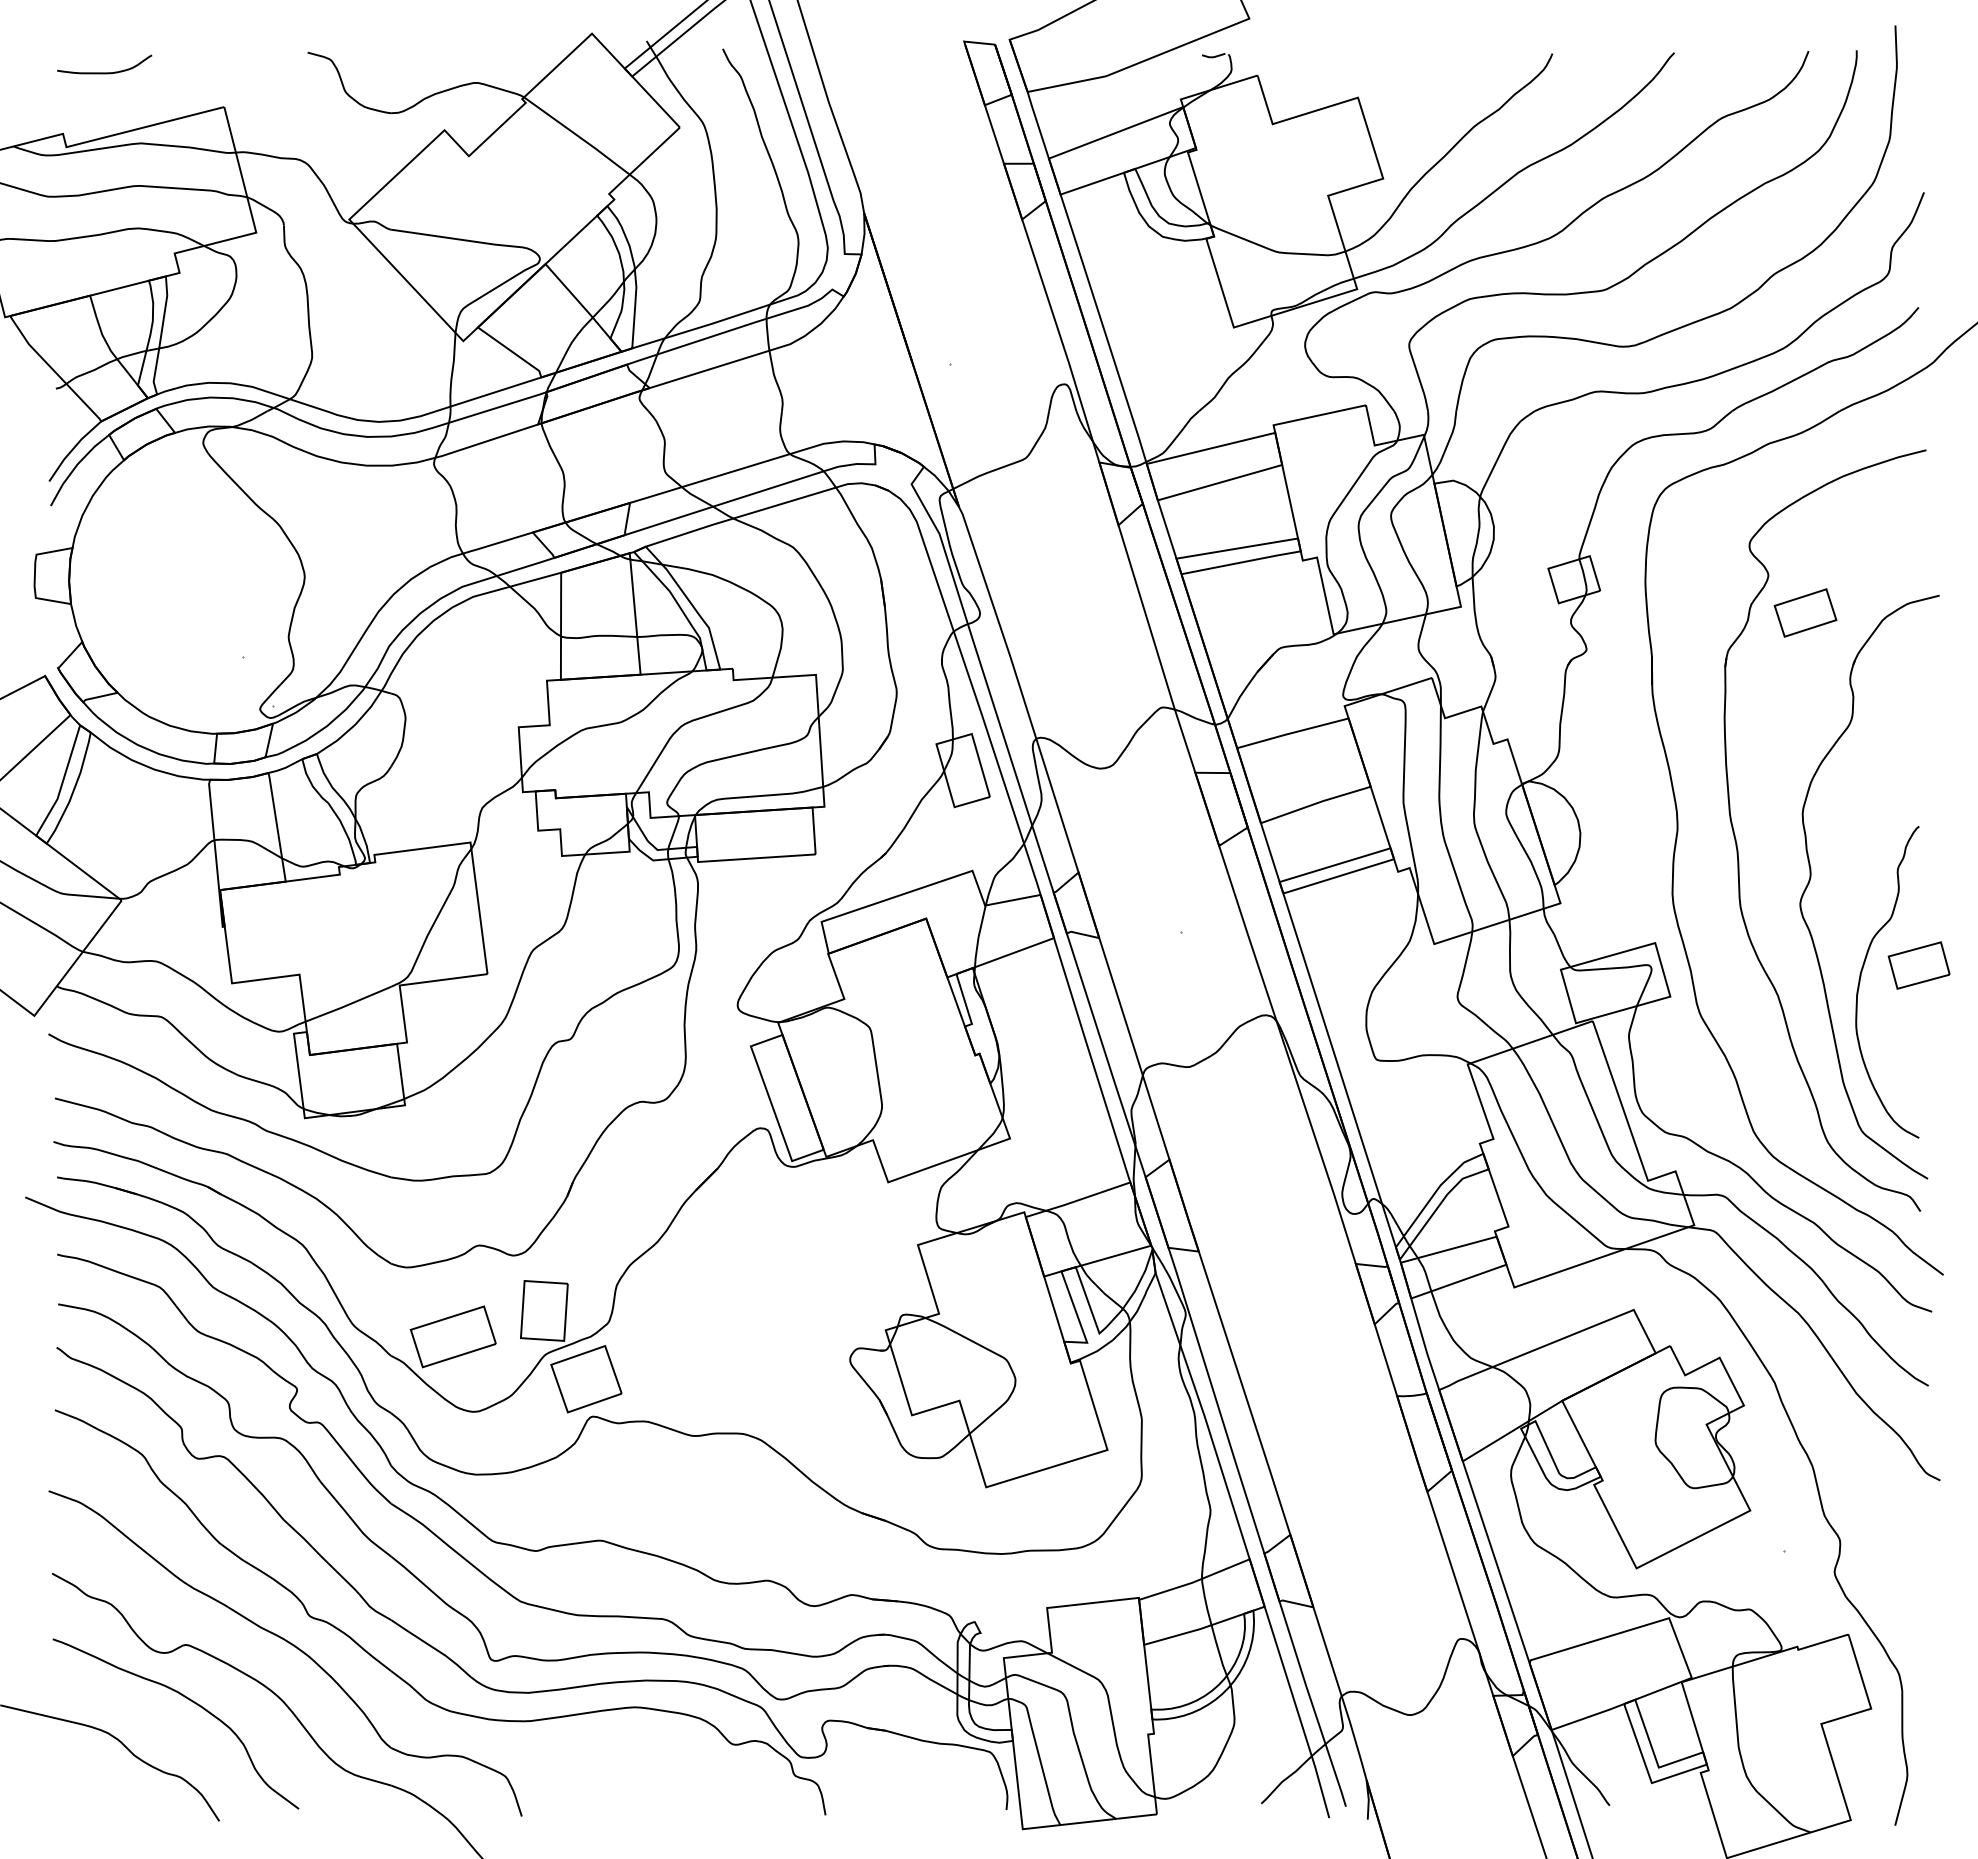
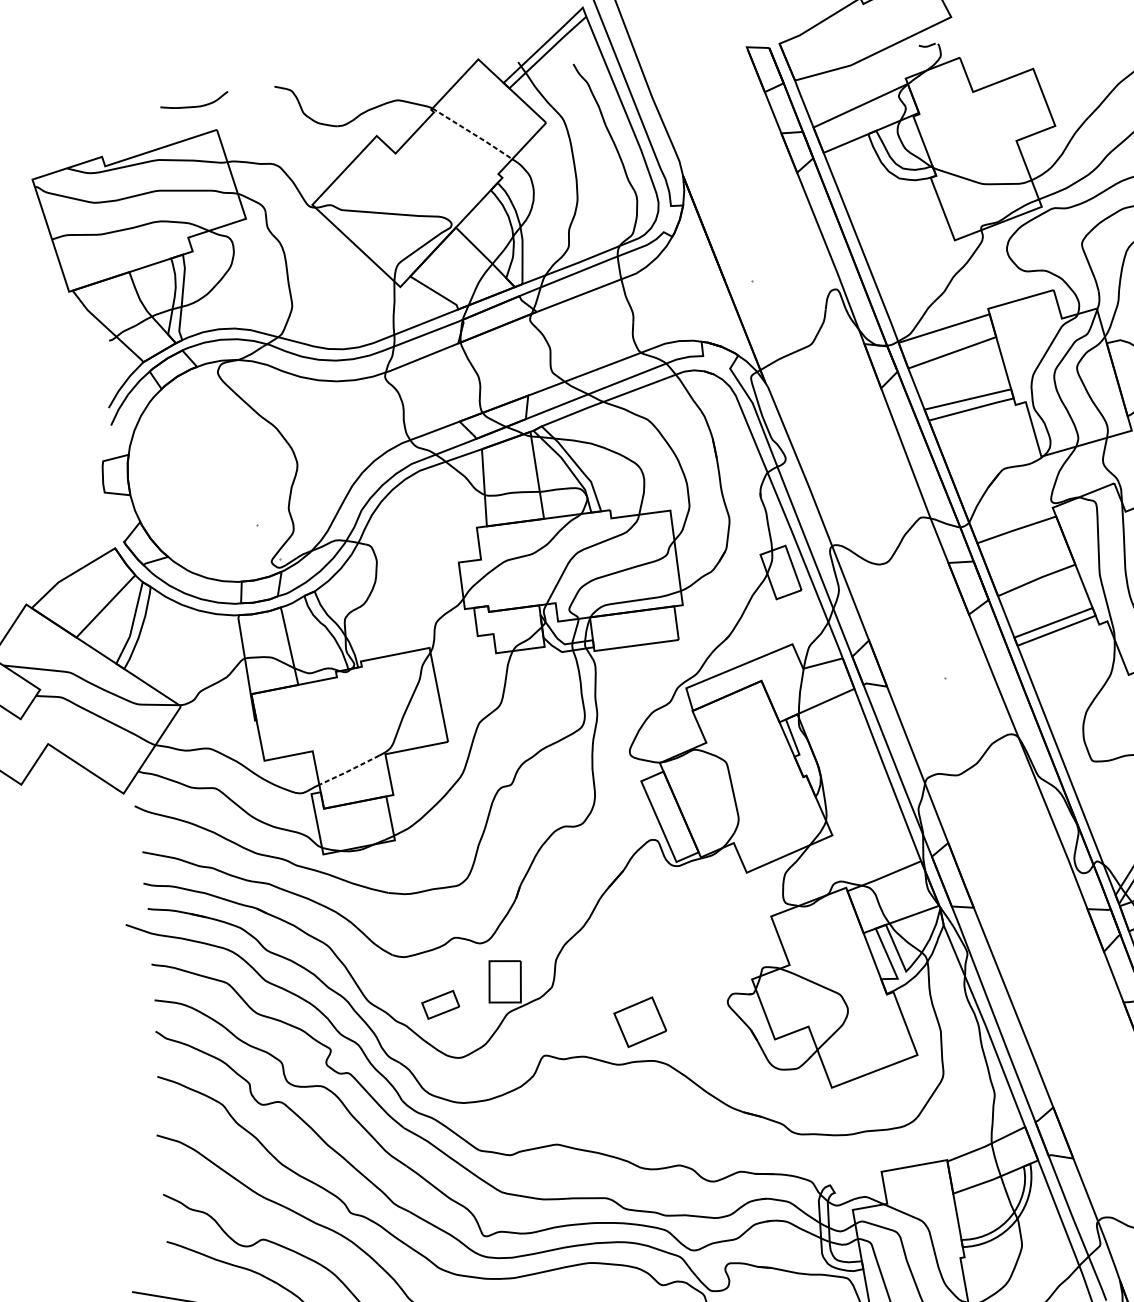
curve: (104, 72) -> (194, 106), moved
line: (577, 135) -> (472, 133), solid -> dashed
line: (347, 1005) -> (348, 771), solid -> dashed
part: (452, 1336) -> (440, 1004), size x0.6
part: (586, 1379) -> (640, 1022), moved

